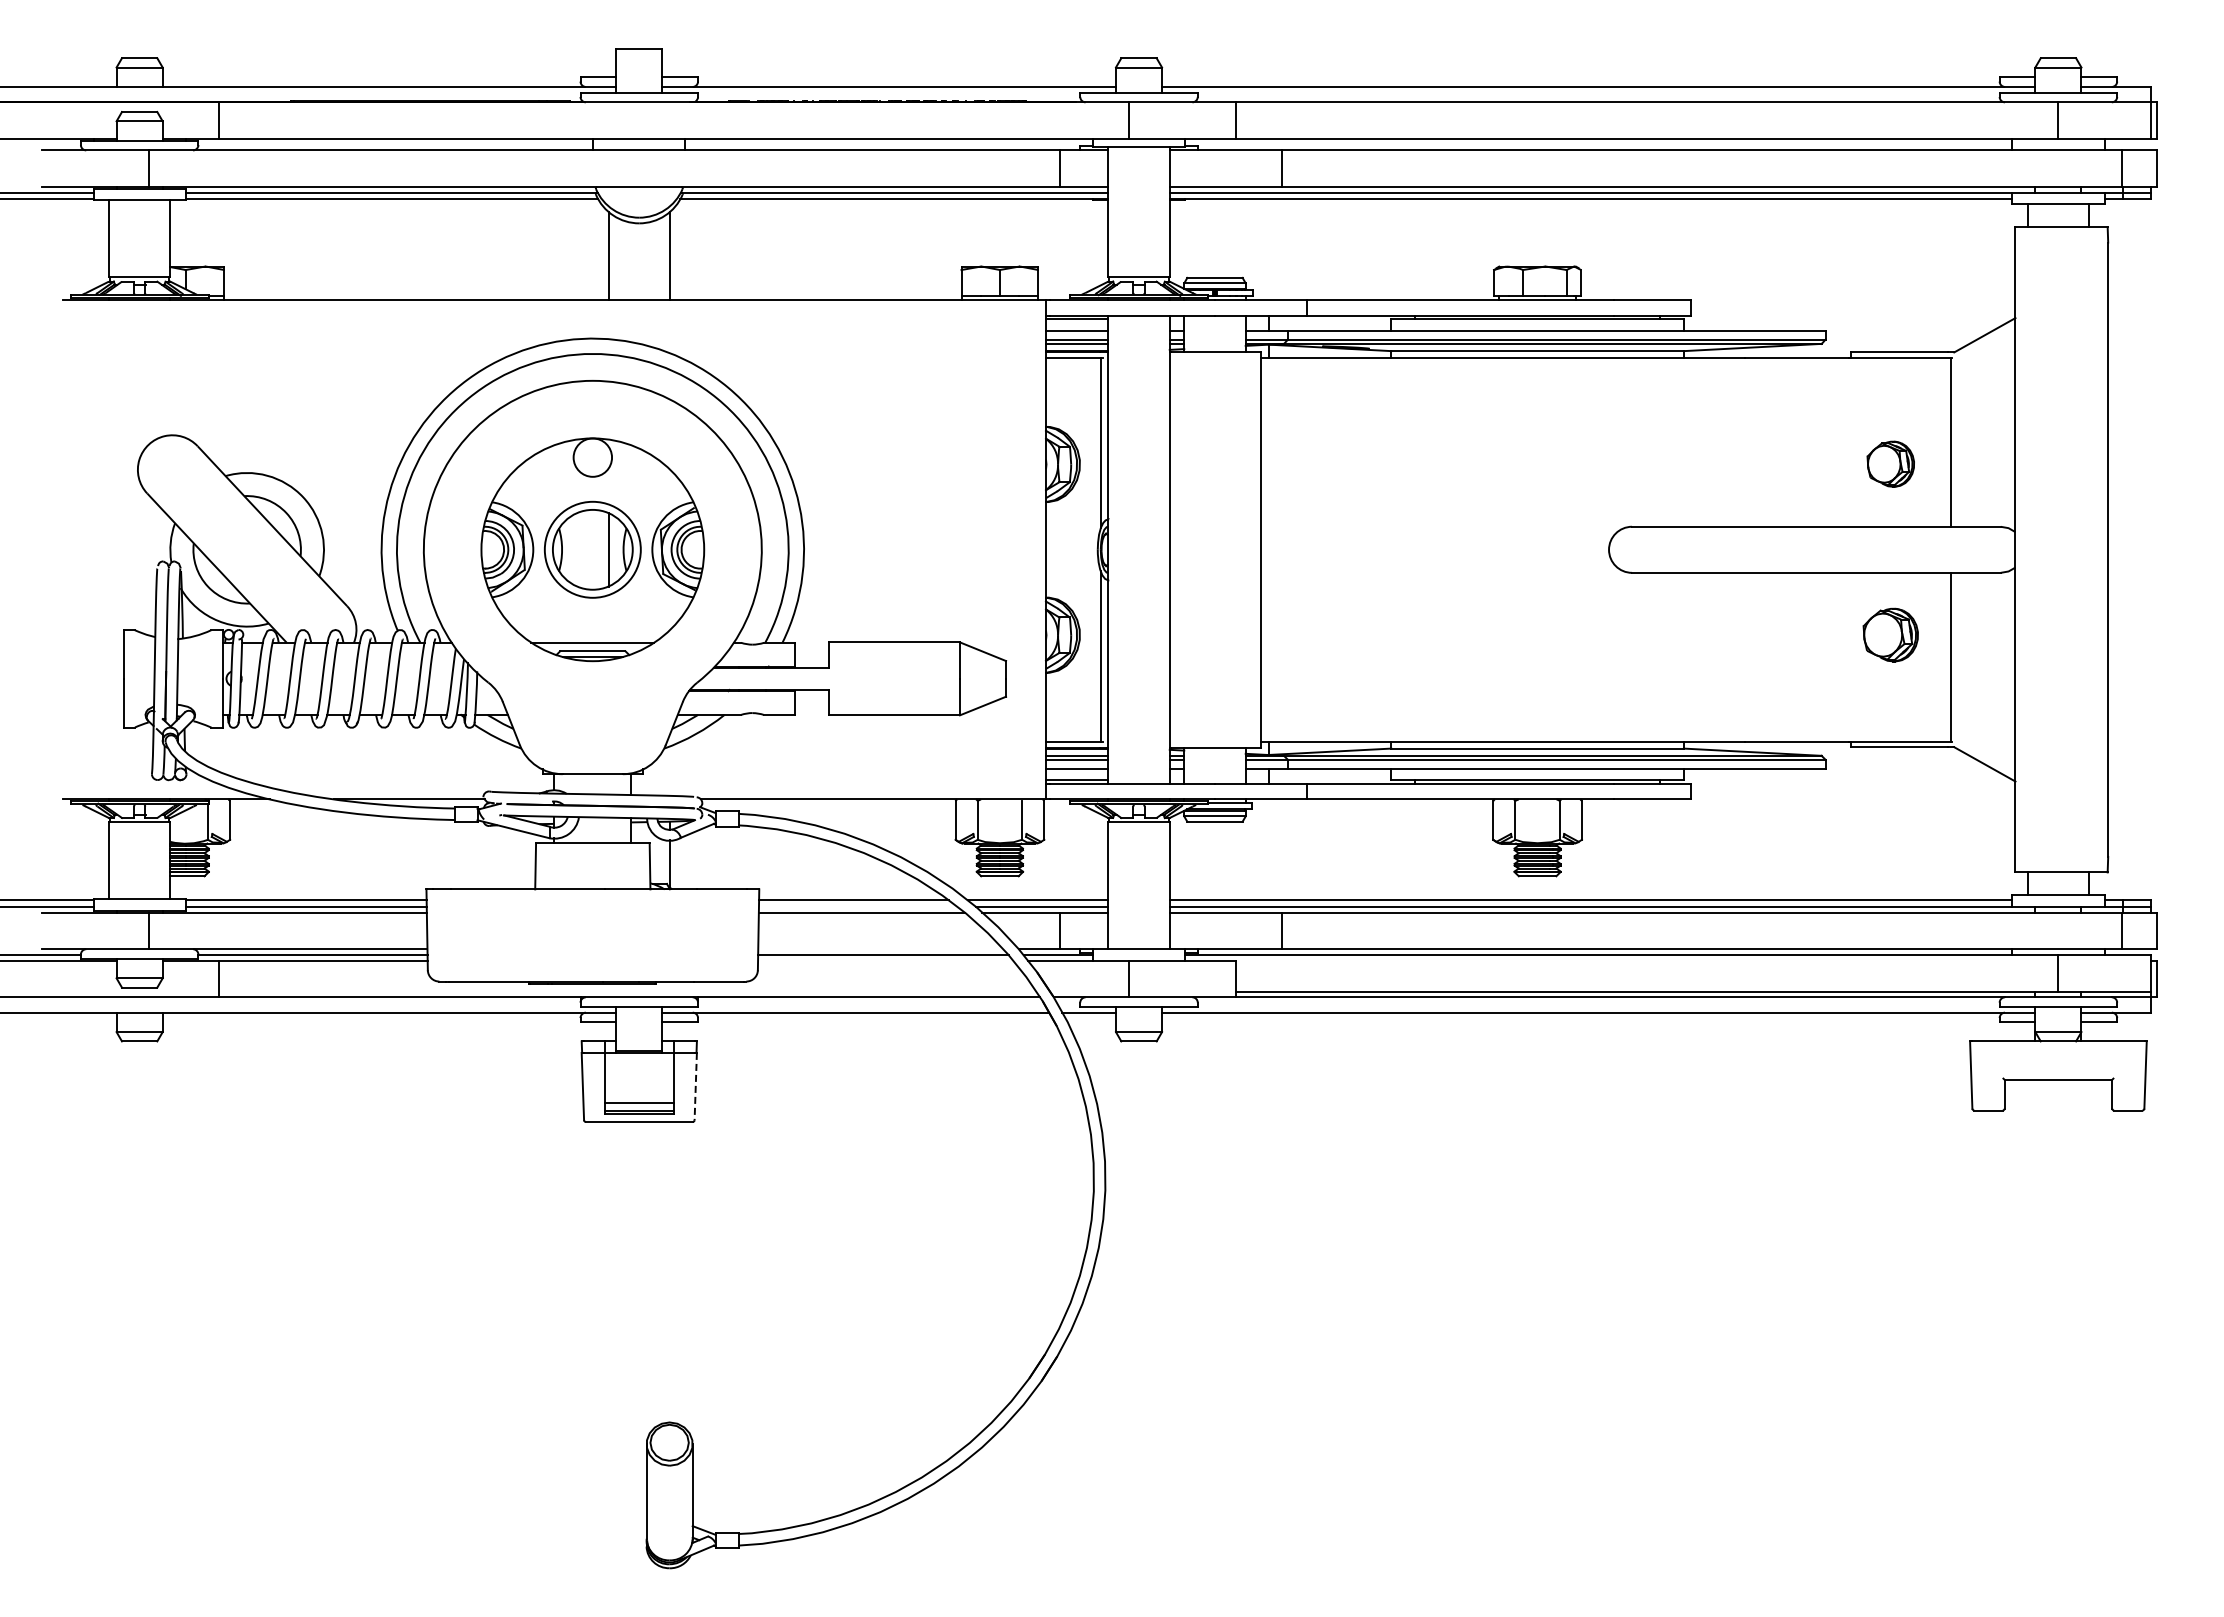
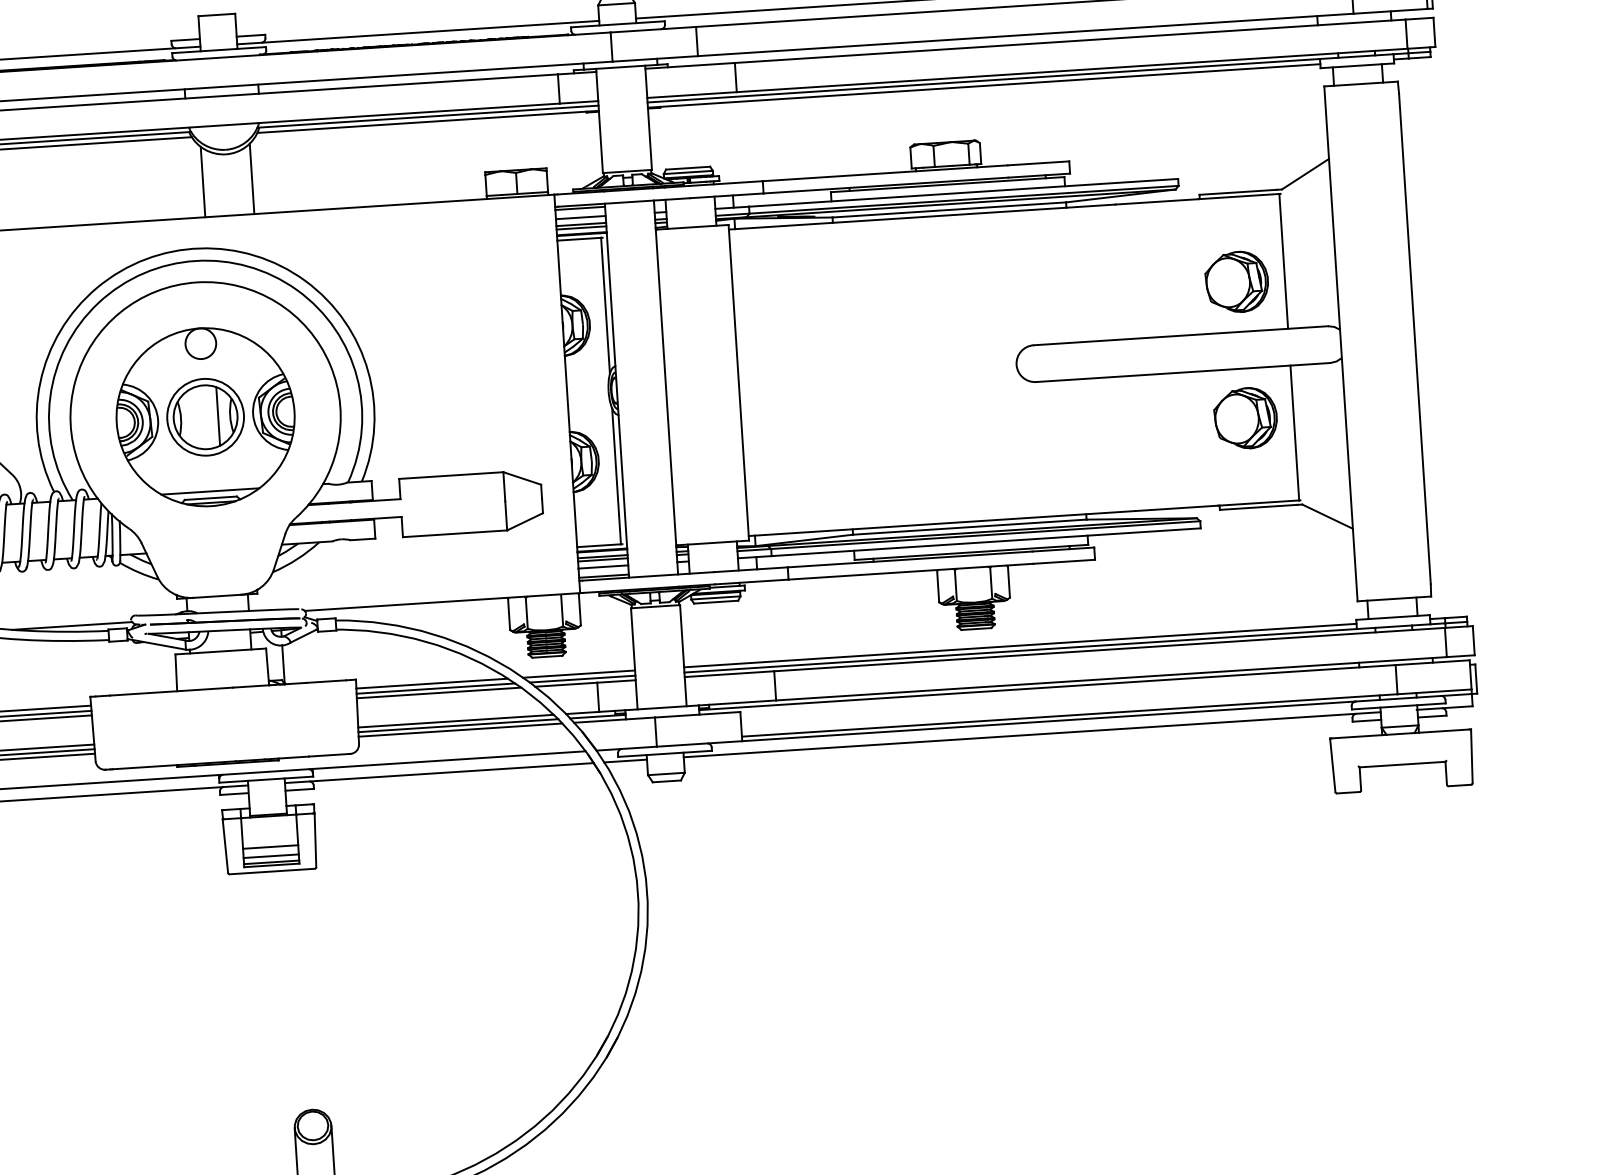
part: (1890, 463) -> (1236, 281), size x1.67
part: (1890, 634) -> (1245, 417), size x1.43
line: (857, 906) -> (435, 688), added
line: (880, 949) -> (455, 721), added
line: (885, 960) -> (460, 729), added
line: (695, 1086) -> (315, 840), dashed -> solid
line: (638, 1091) -> (270, 847), added

